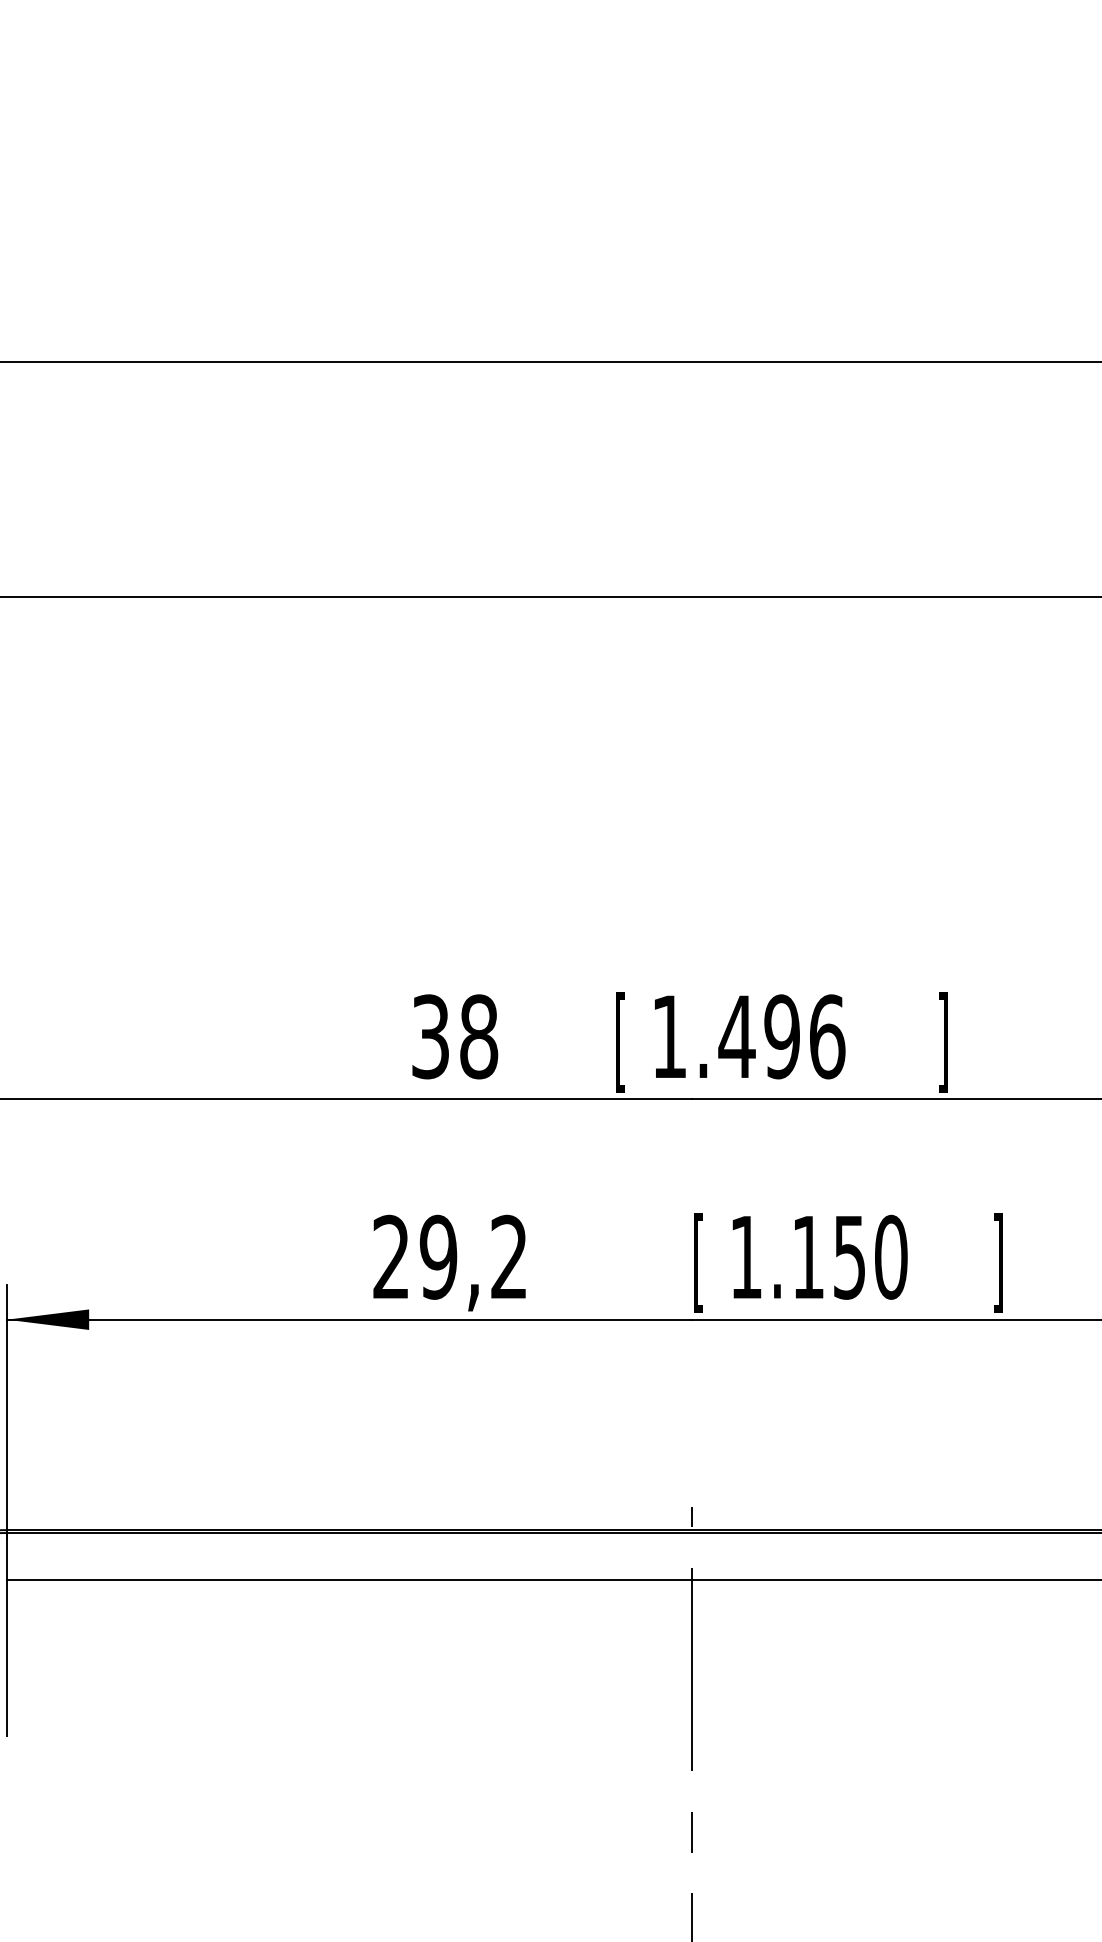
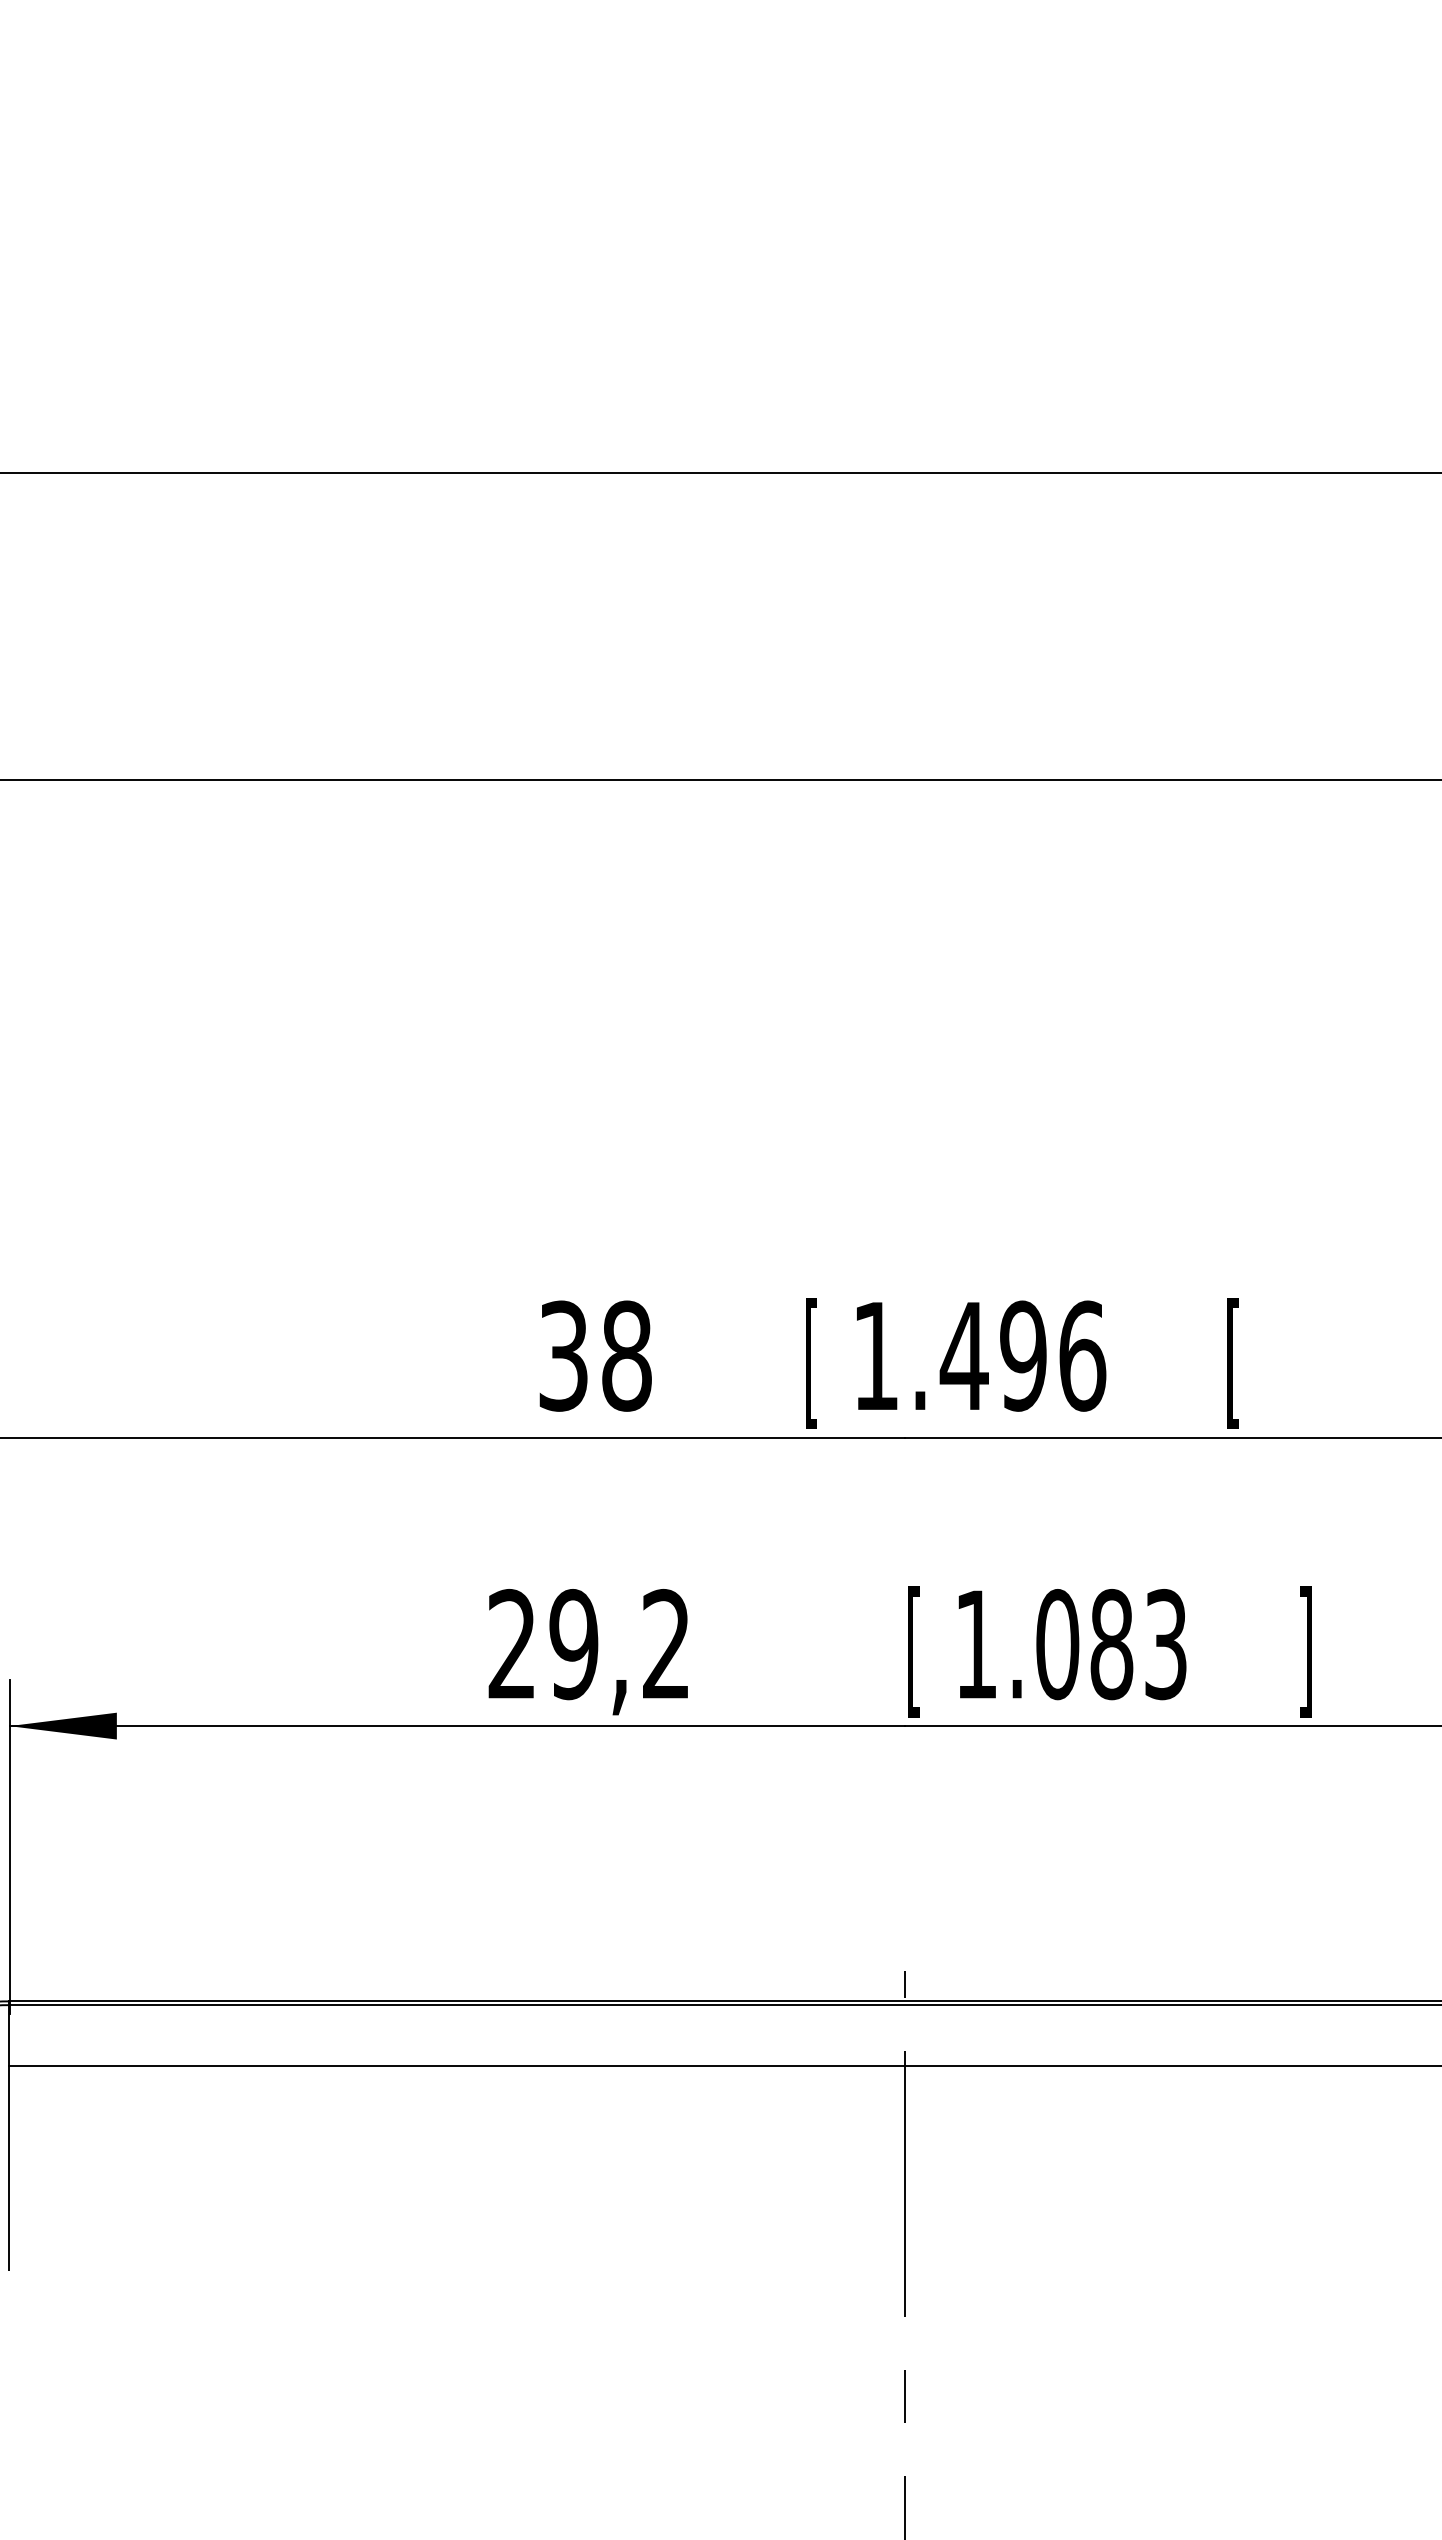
text: (942, 1042) -> (1233, 1363), ] -> [
text: (849, 1257) -> (1111, 1644), 1.150 -> 1.083

